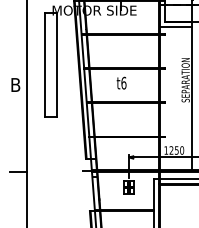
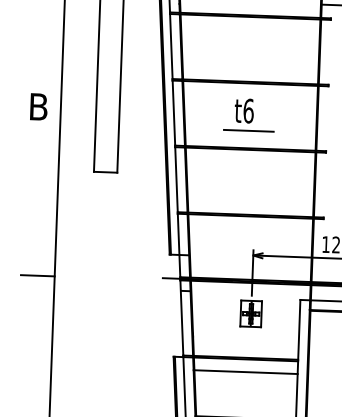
line: (124, 93) -> (249, 131), added
line: (127, 217) -> (246, 371), added

